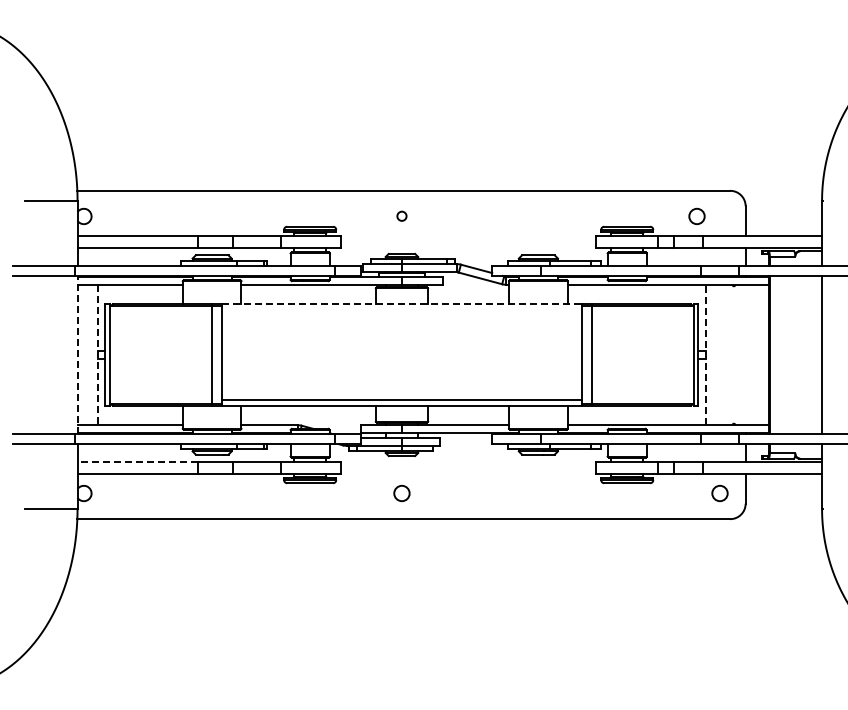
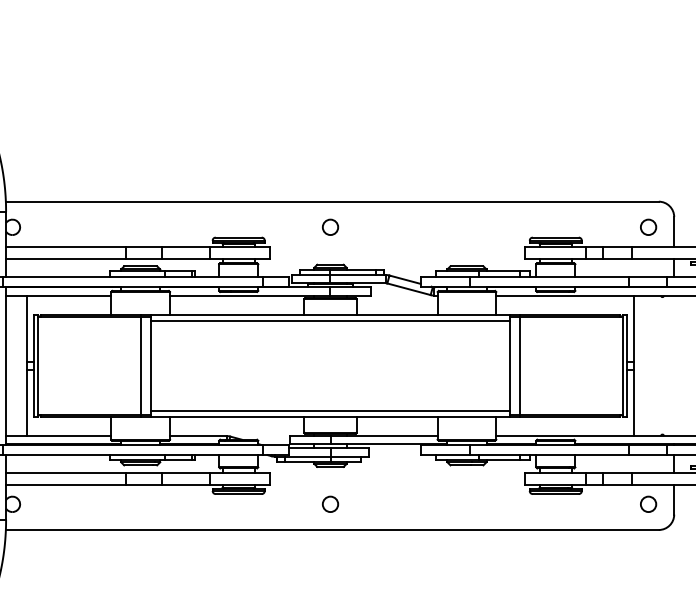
circle: (401, 215) -> (330, 226), size x1.67
circle: (696, 215) -> (648, 226), moved
line: (401, 303) -> (330, 314), dashed -> solid
line: (401, 309) -> (330, 320), added
line: (705, 354) -> (634, 365), dashed -> solid
line: (77, 355) -> (6, 366), dashed -> solid
line: (98, 355) -> (27, 366), dashed -> solid
line: (137, 461) -> (66, 472), dashed -> solid

